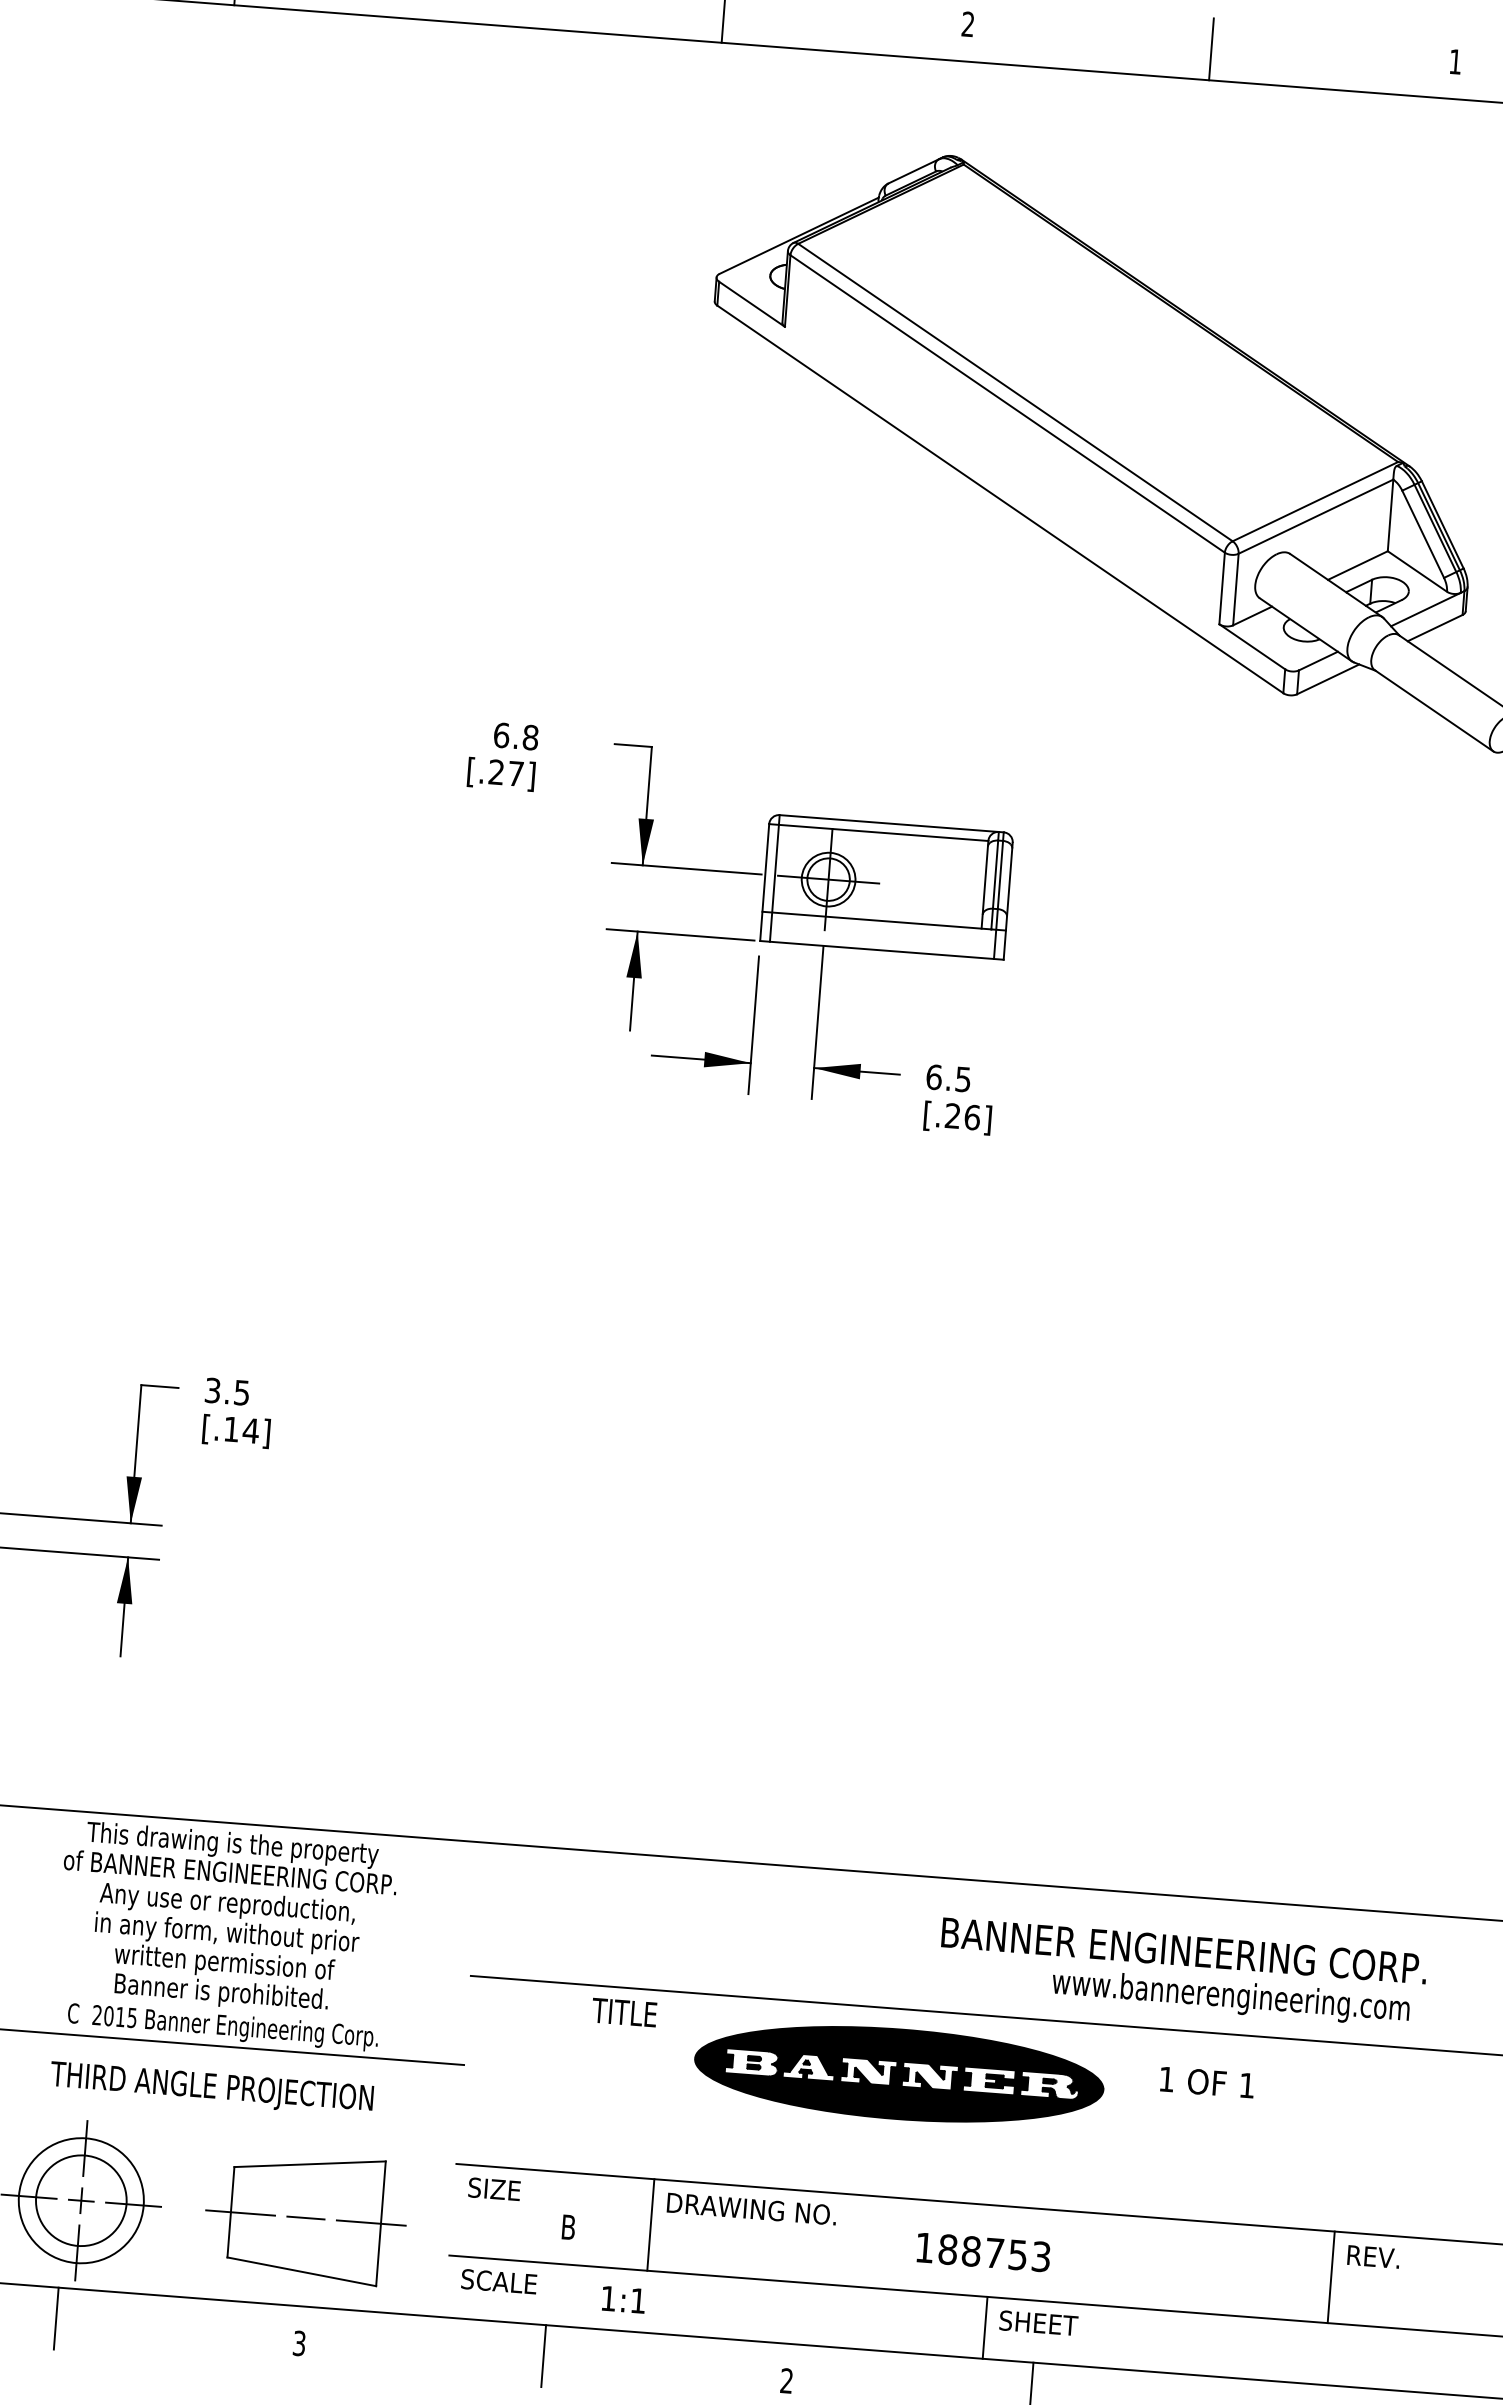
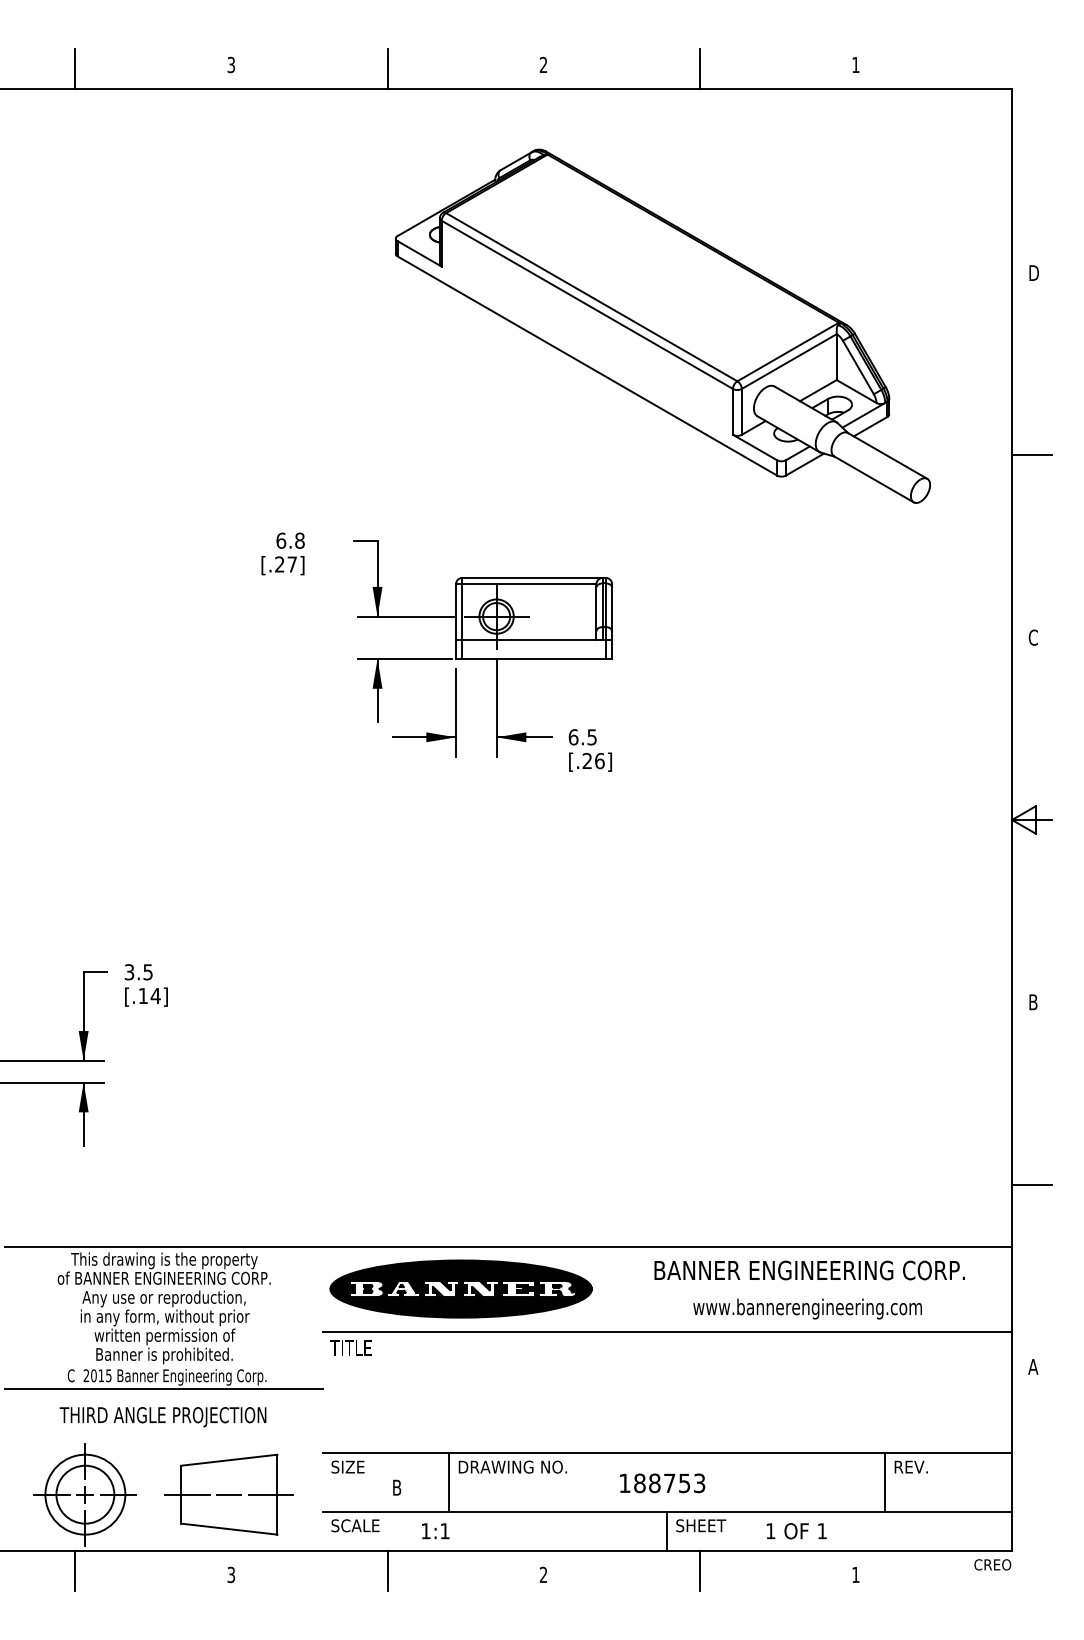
text: (1184, 1950) -> (809, 1270), moved
text: (623, 2011) -> (350, 1347), moved
part: (898, 2073) -> (460, 1288), moved
text: (1206, 2082) -> (796, 1531), moved

